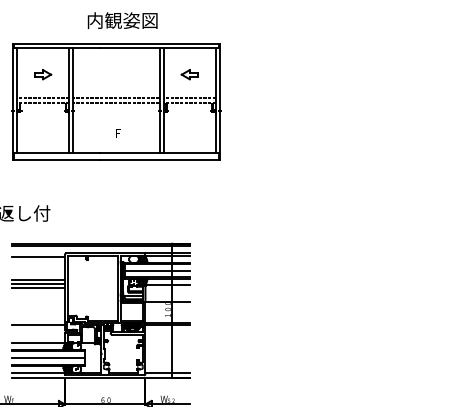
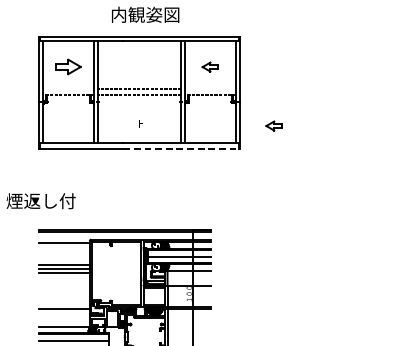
part: (43, 74) -> (69, 66), size x1.6
line: (42, 97) -> (68, 89), removed
line: (189, 97) -> (210, 89), removed
part: (255, 135) -> (273, 125), added
line: (160, 159) -> (182, 149), solid -> dashed

